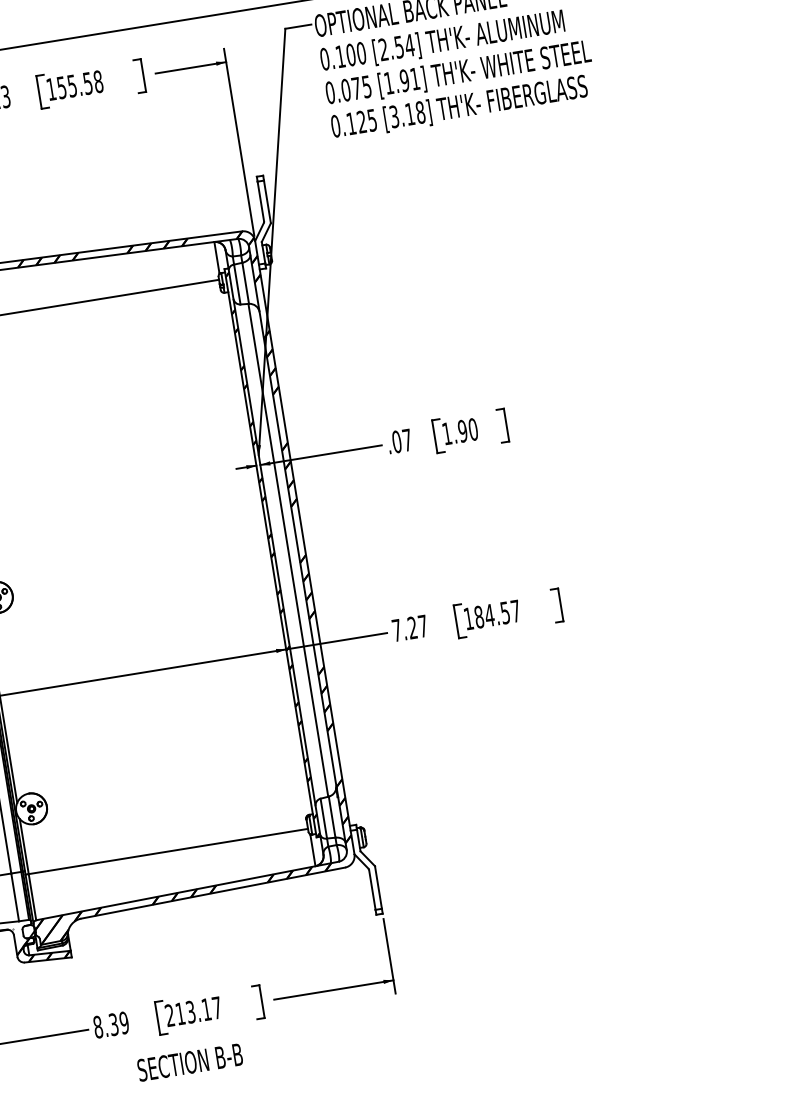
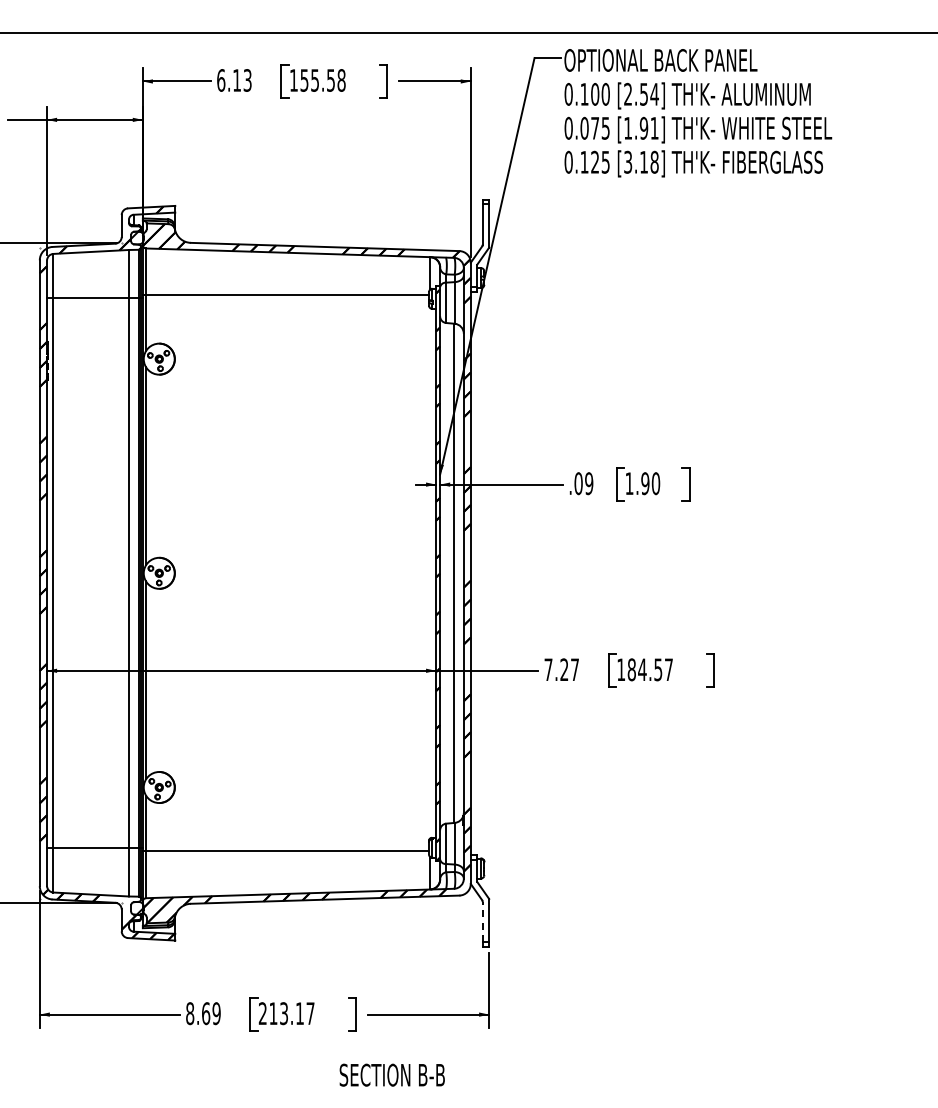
text: (407, 440) -> (589, 483), .07 -> .09
line: (372, 889) -> (482, 921), solid -> dashed
text: (114, 1024) -> (206, 1013), 8.39 -> 8.69
text: (189, 1061) -> (391, 1074), moved

